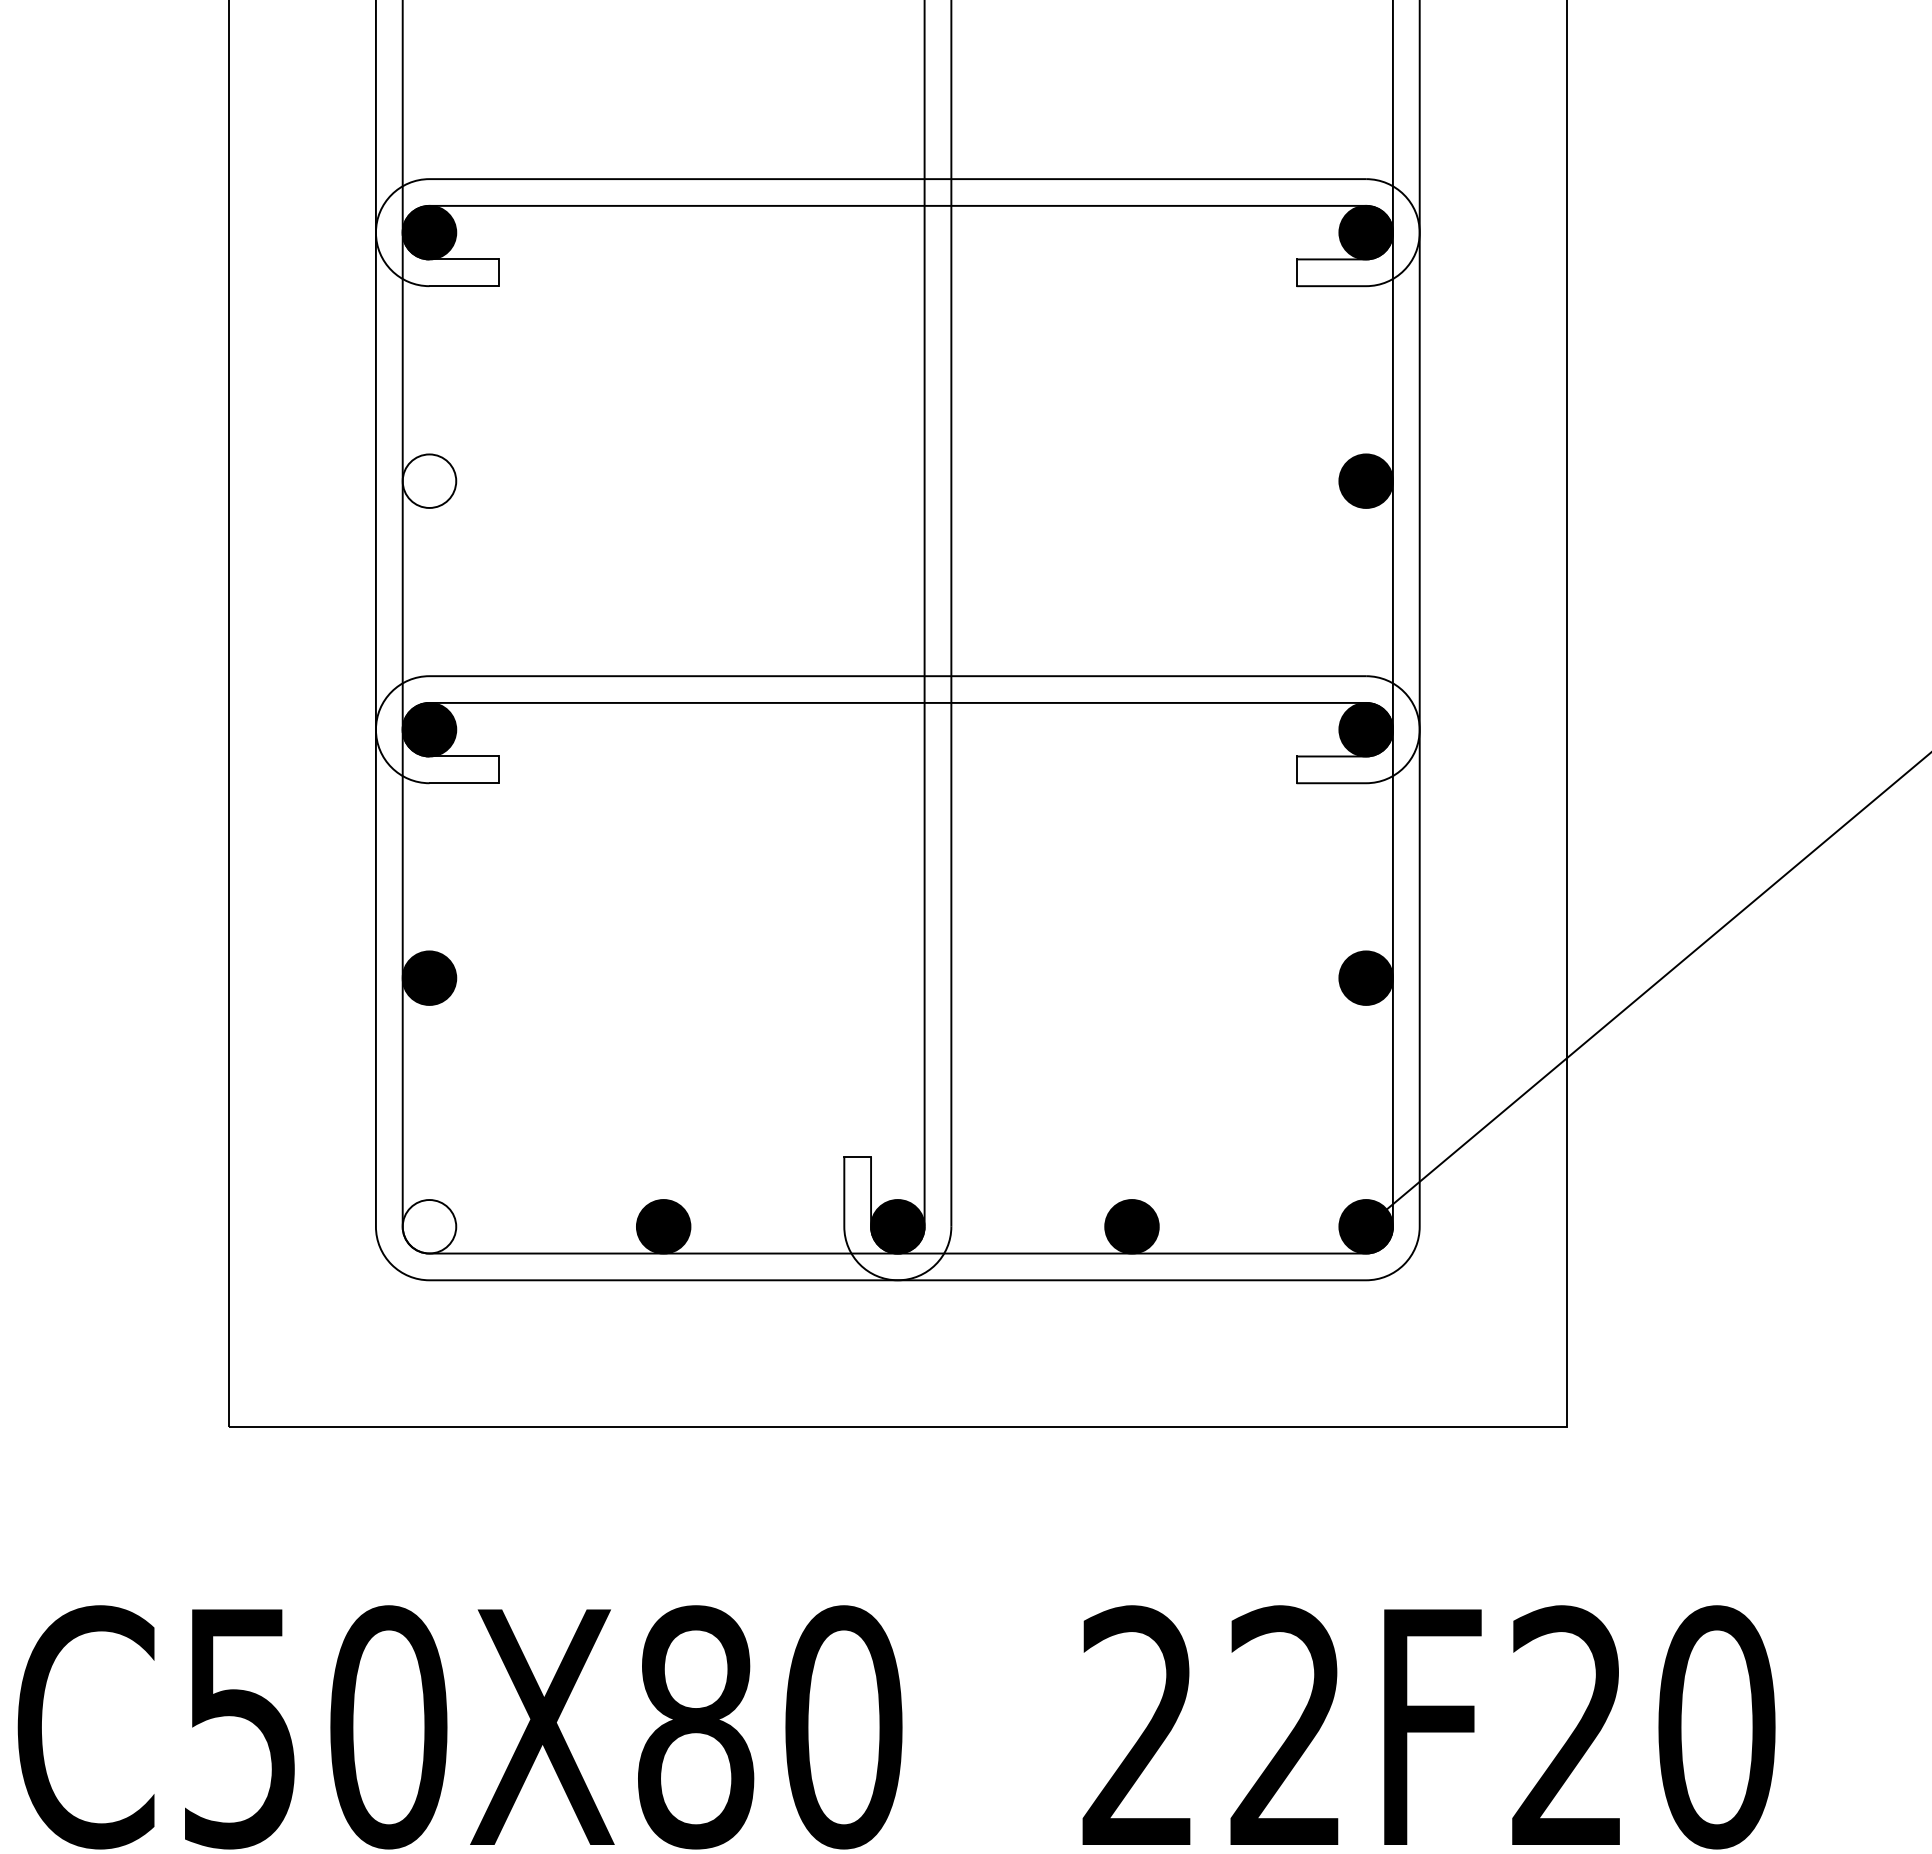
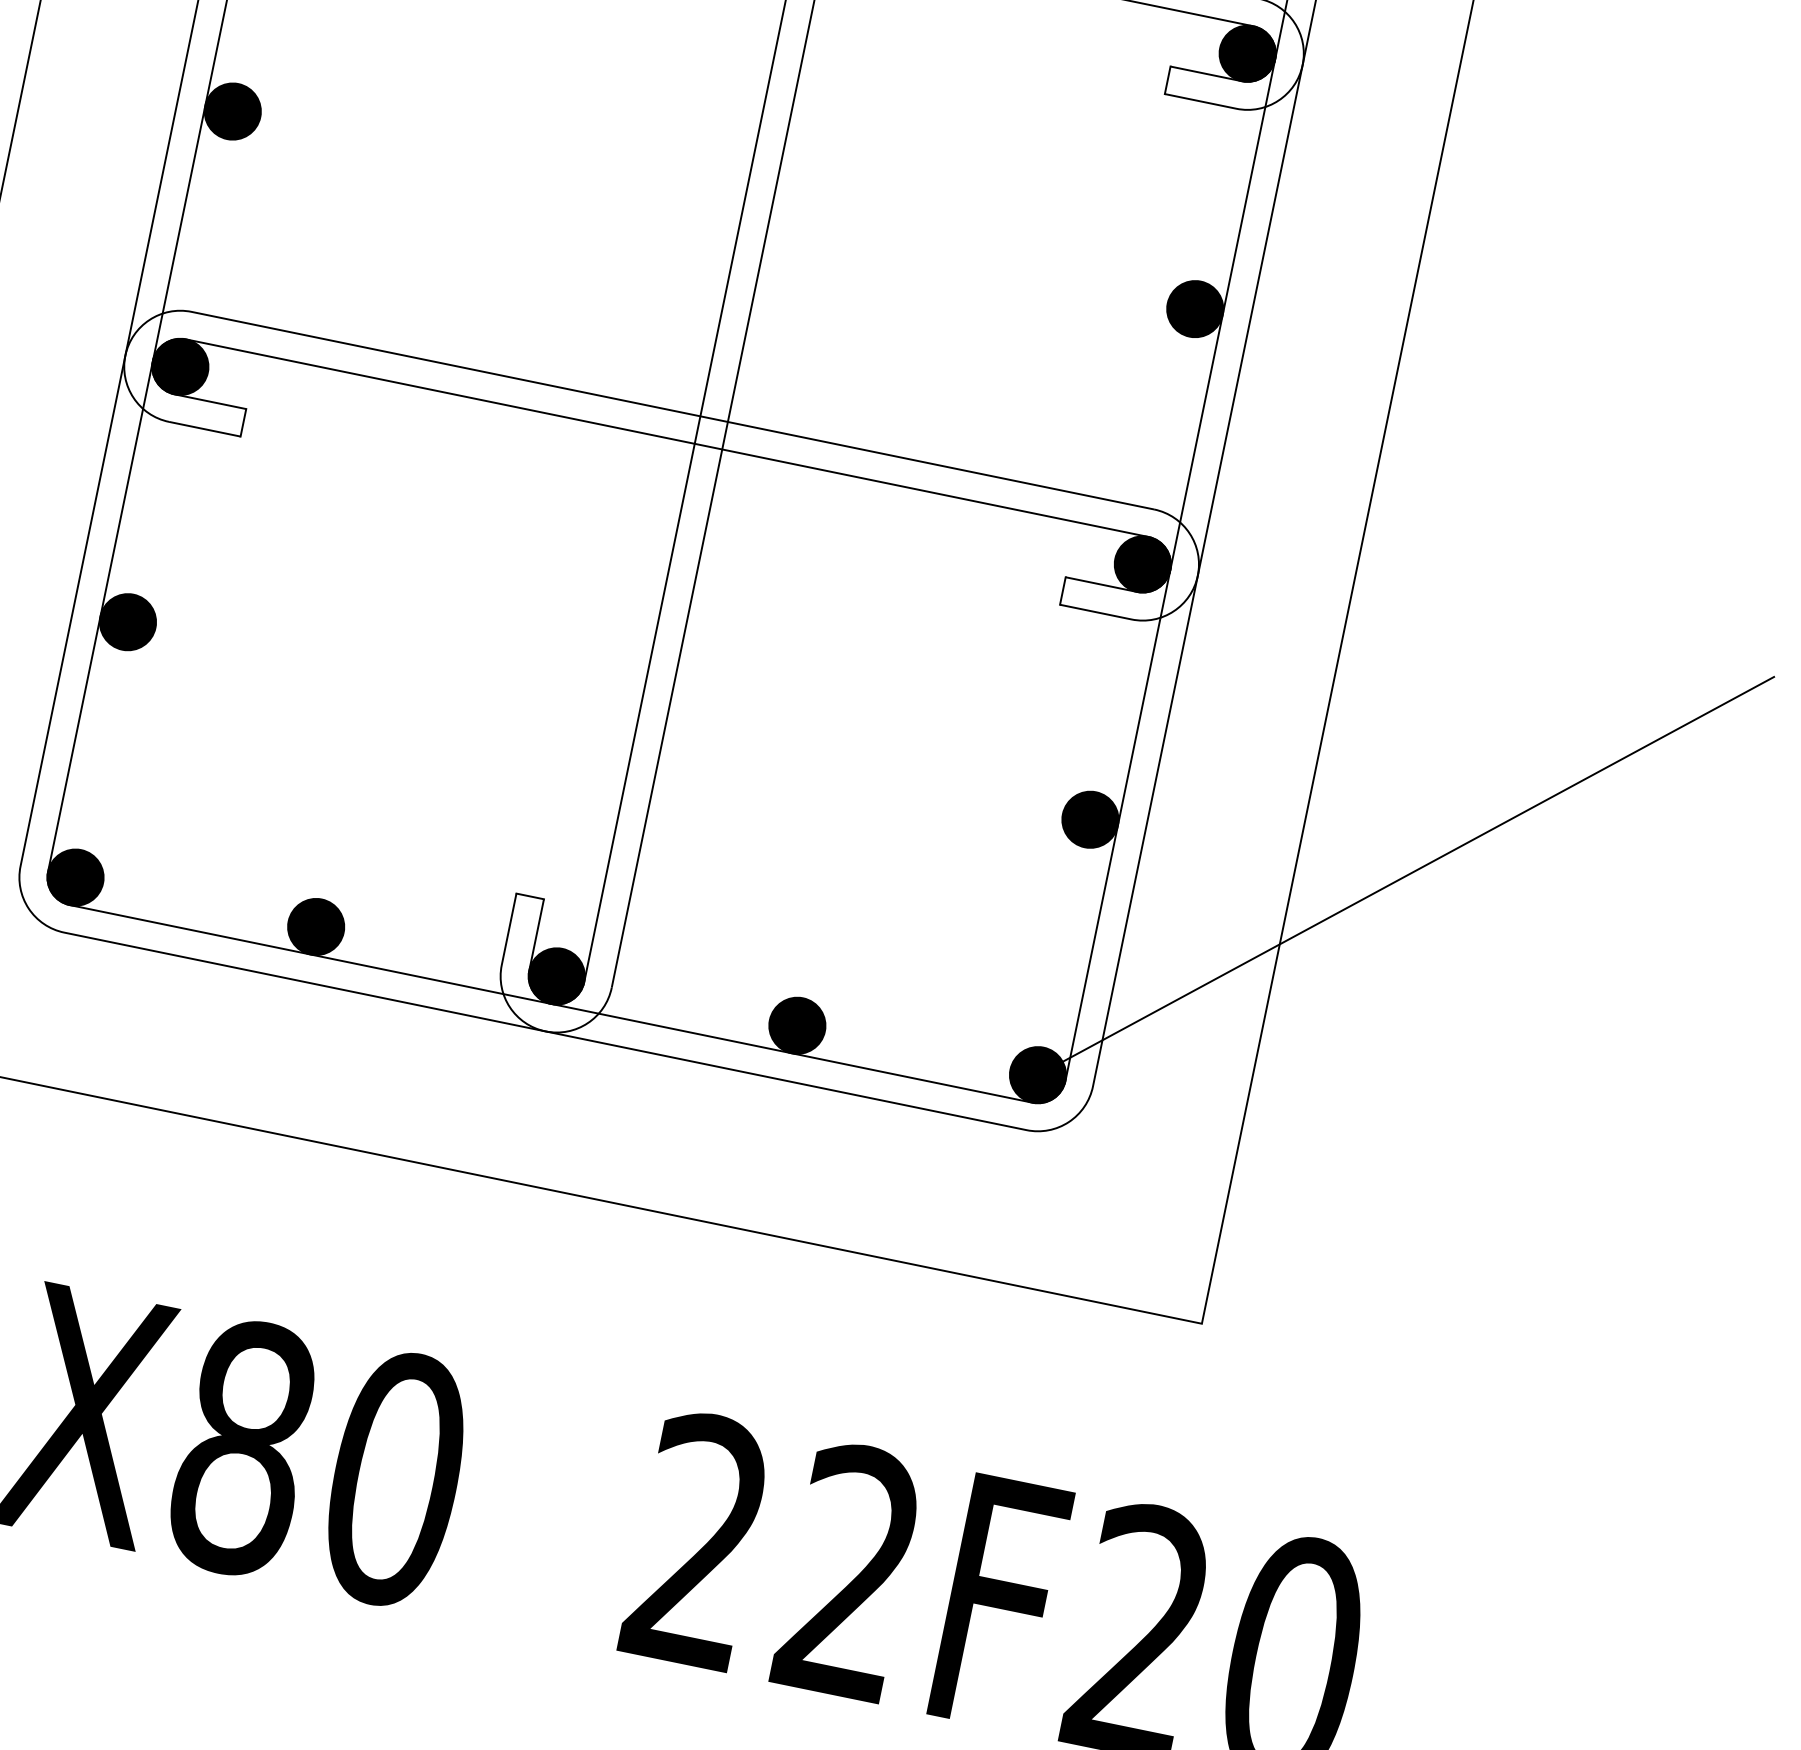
fill: (429, 480) -> (232, 110), added
fill: (429, 1226) -> (75, 877), added

